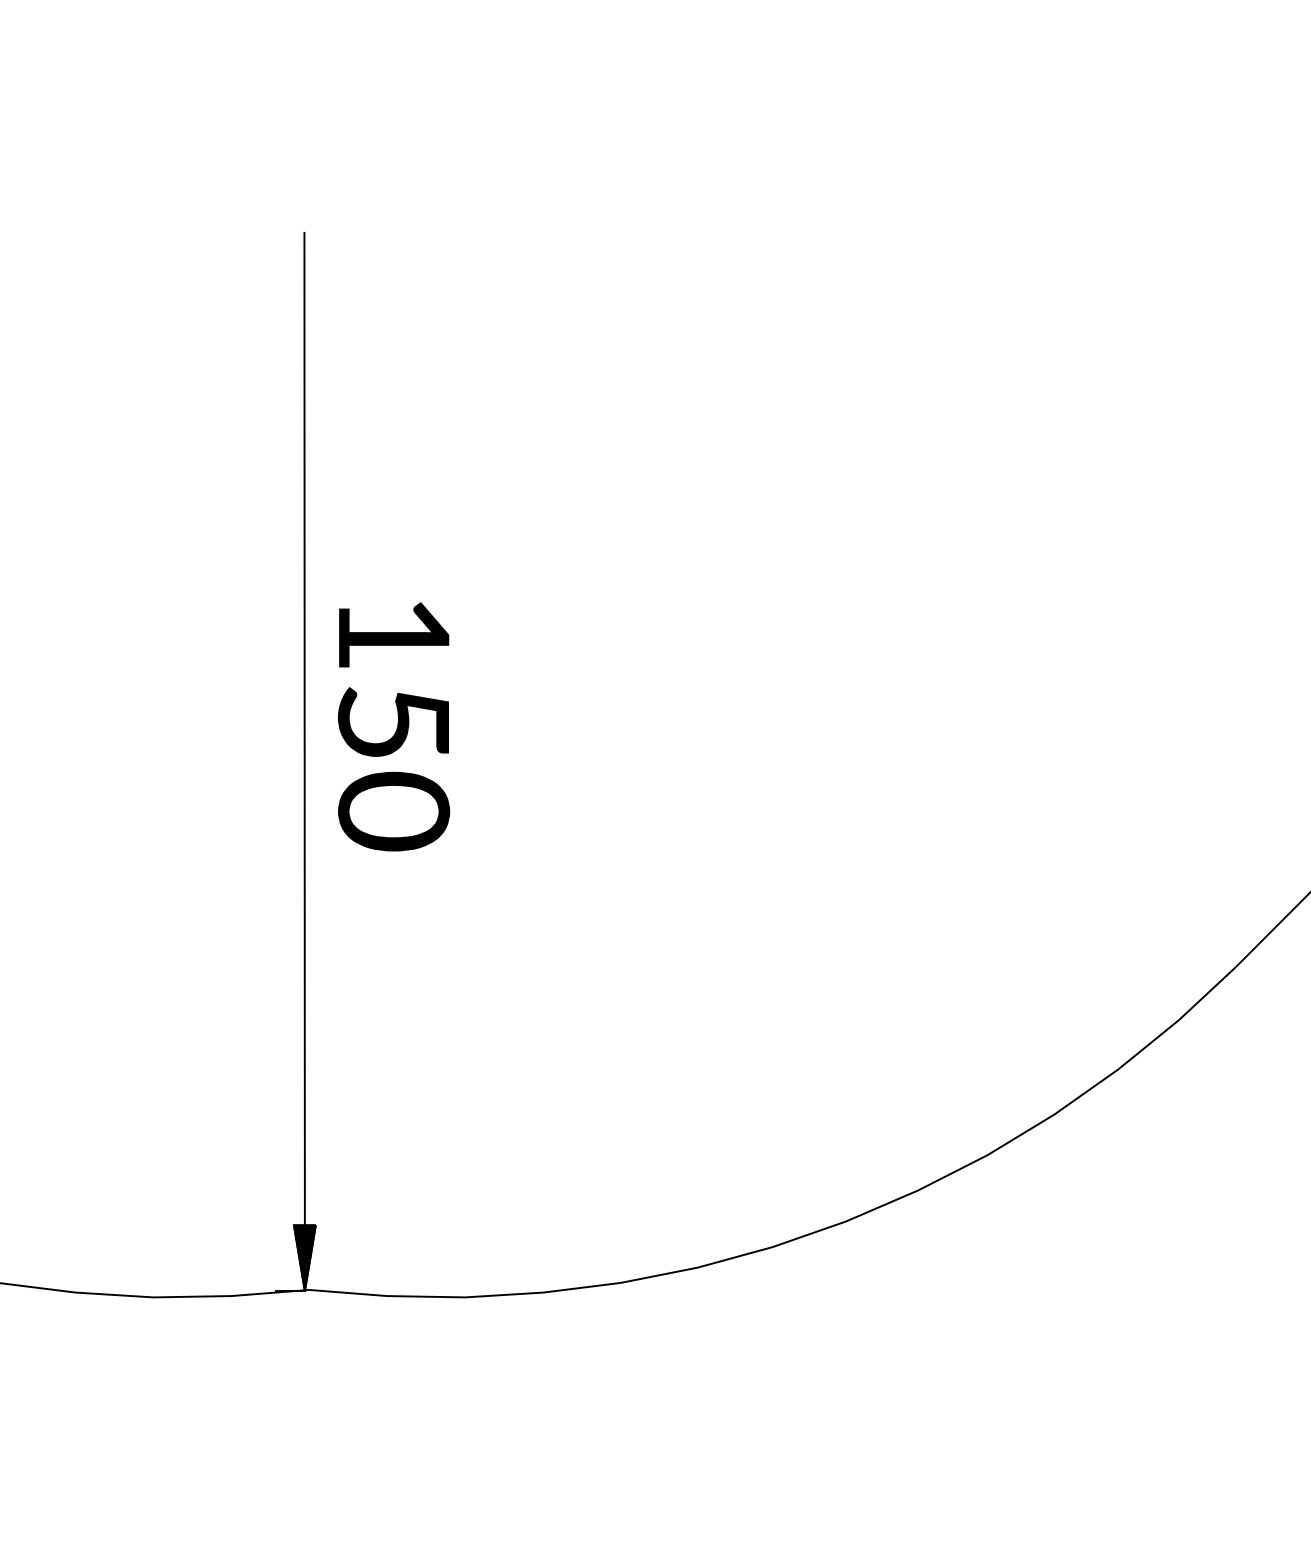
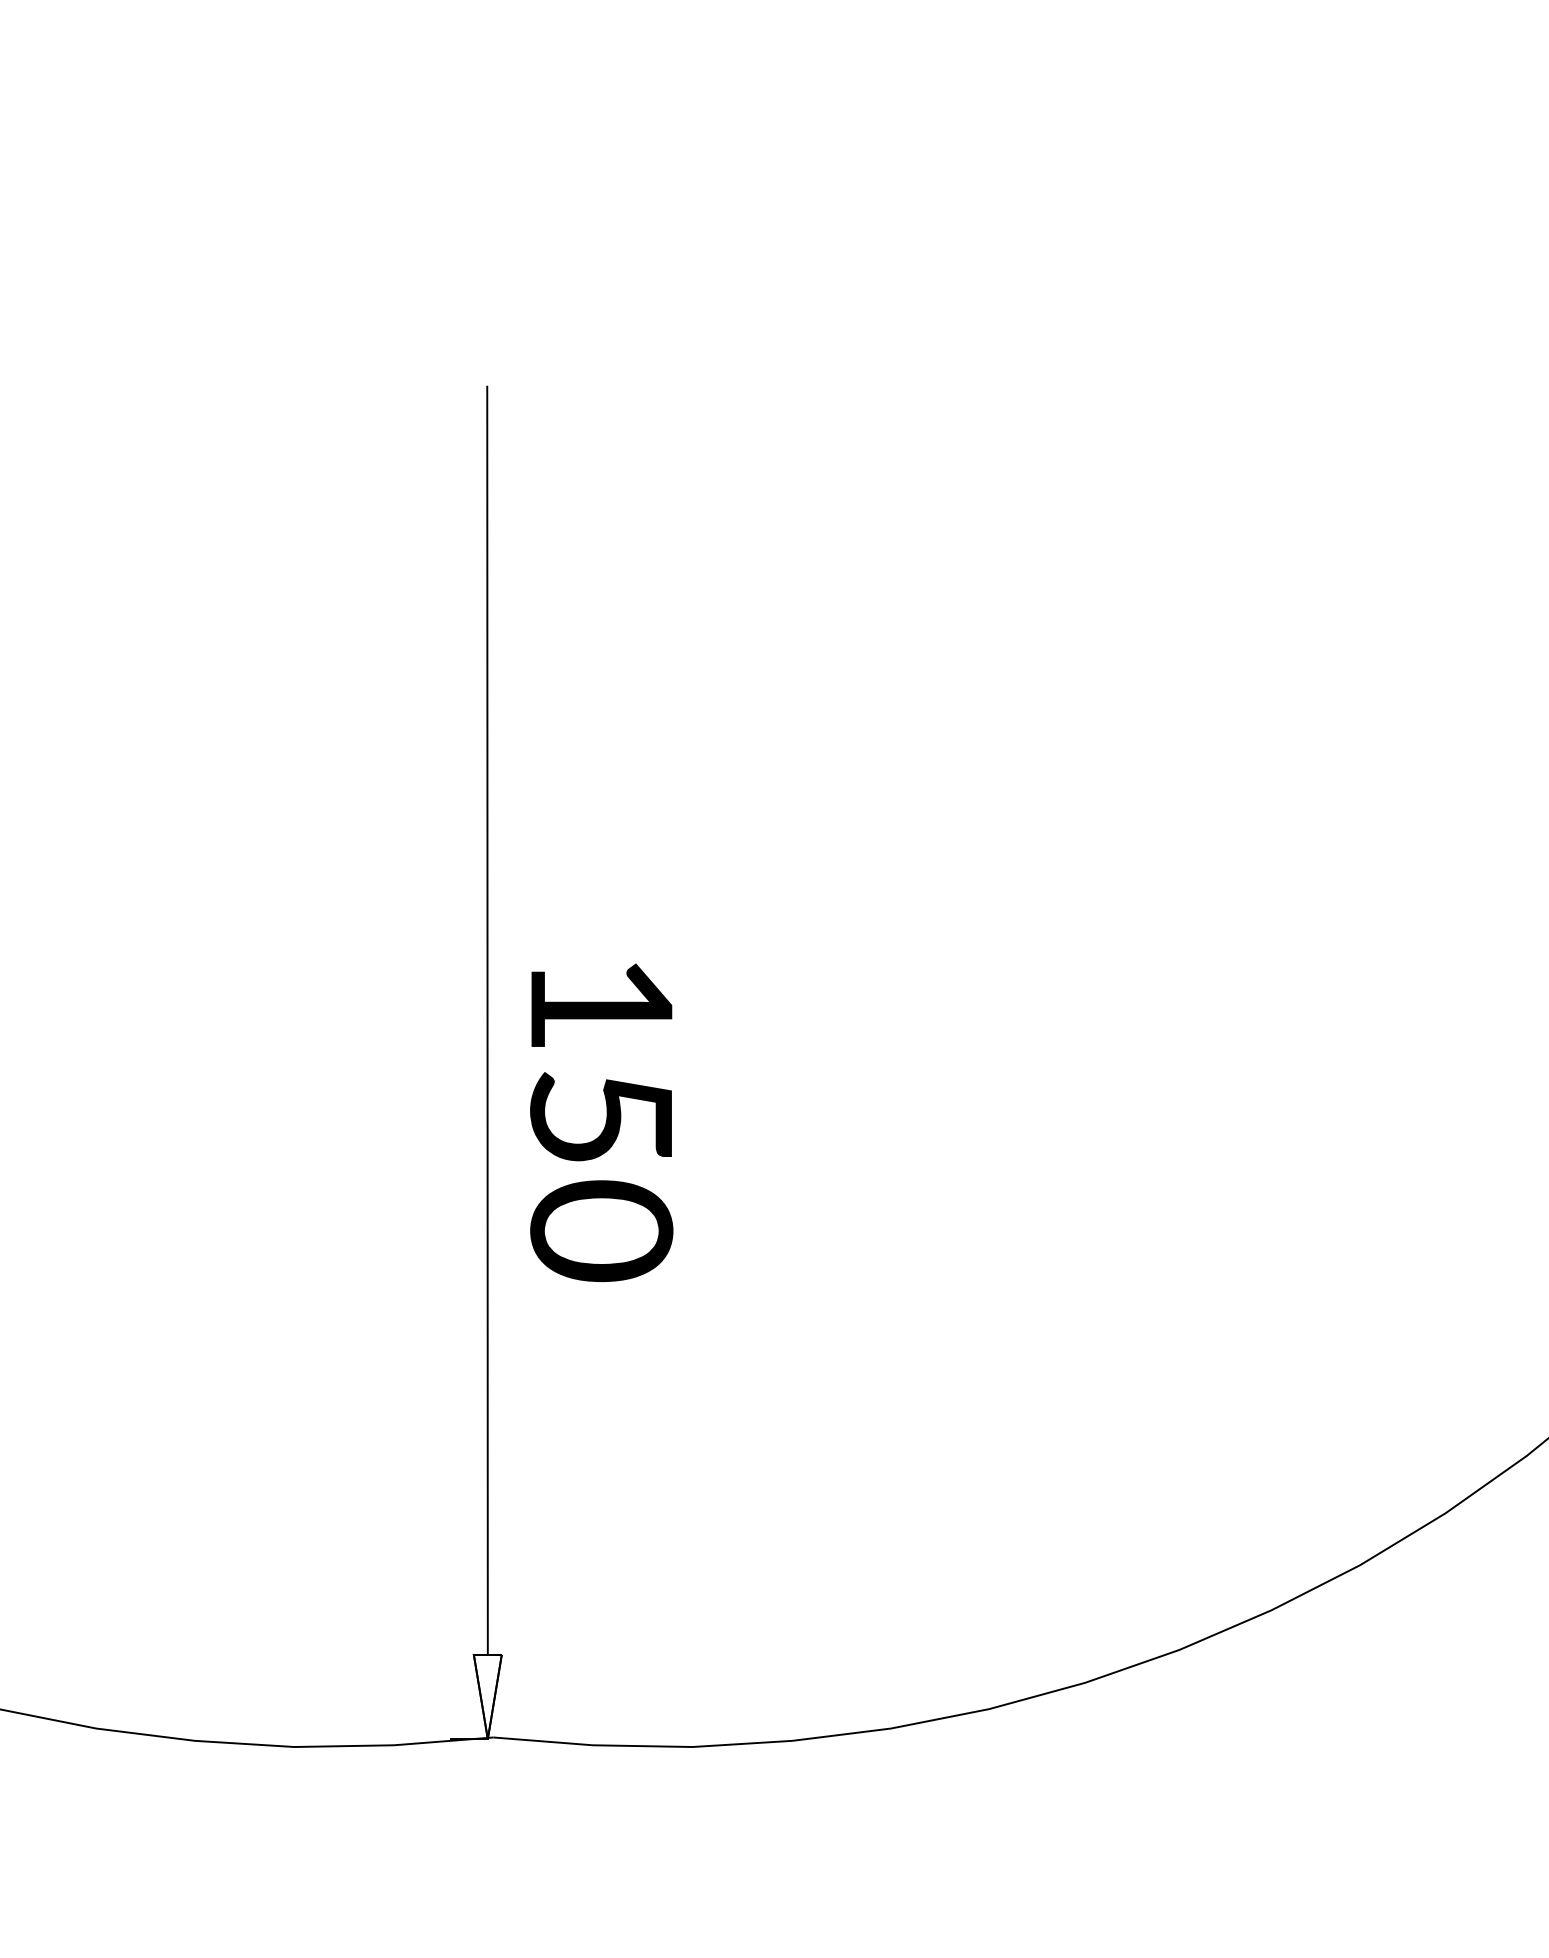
text: (394, 726) -> (602, 1122), moved
fill: (304, 1258) -> (487, 1697), removed

